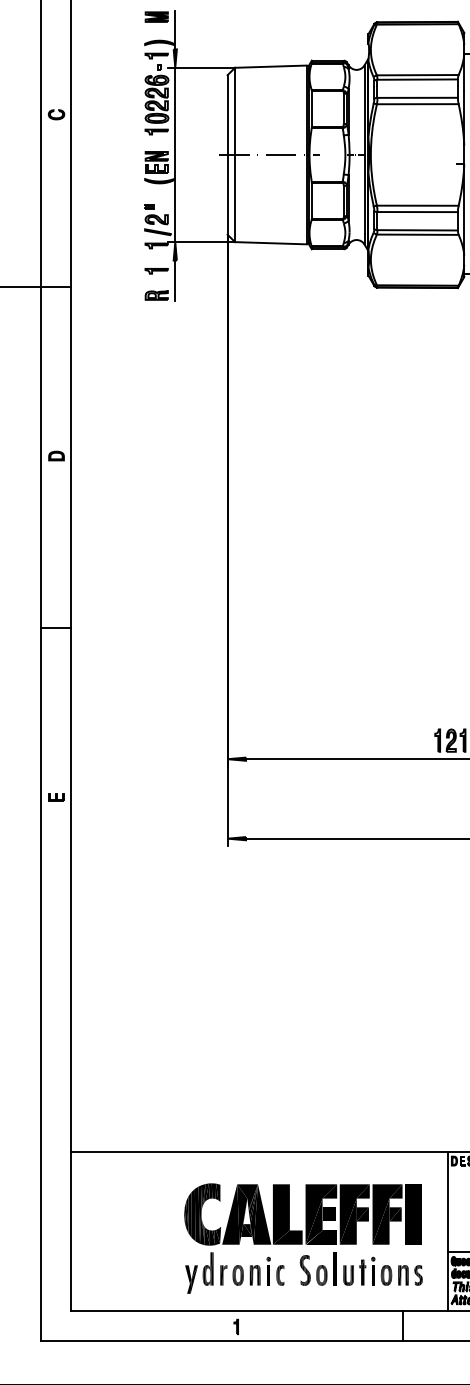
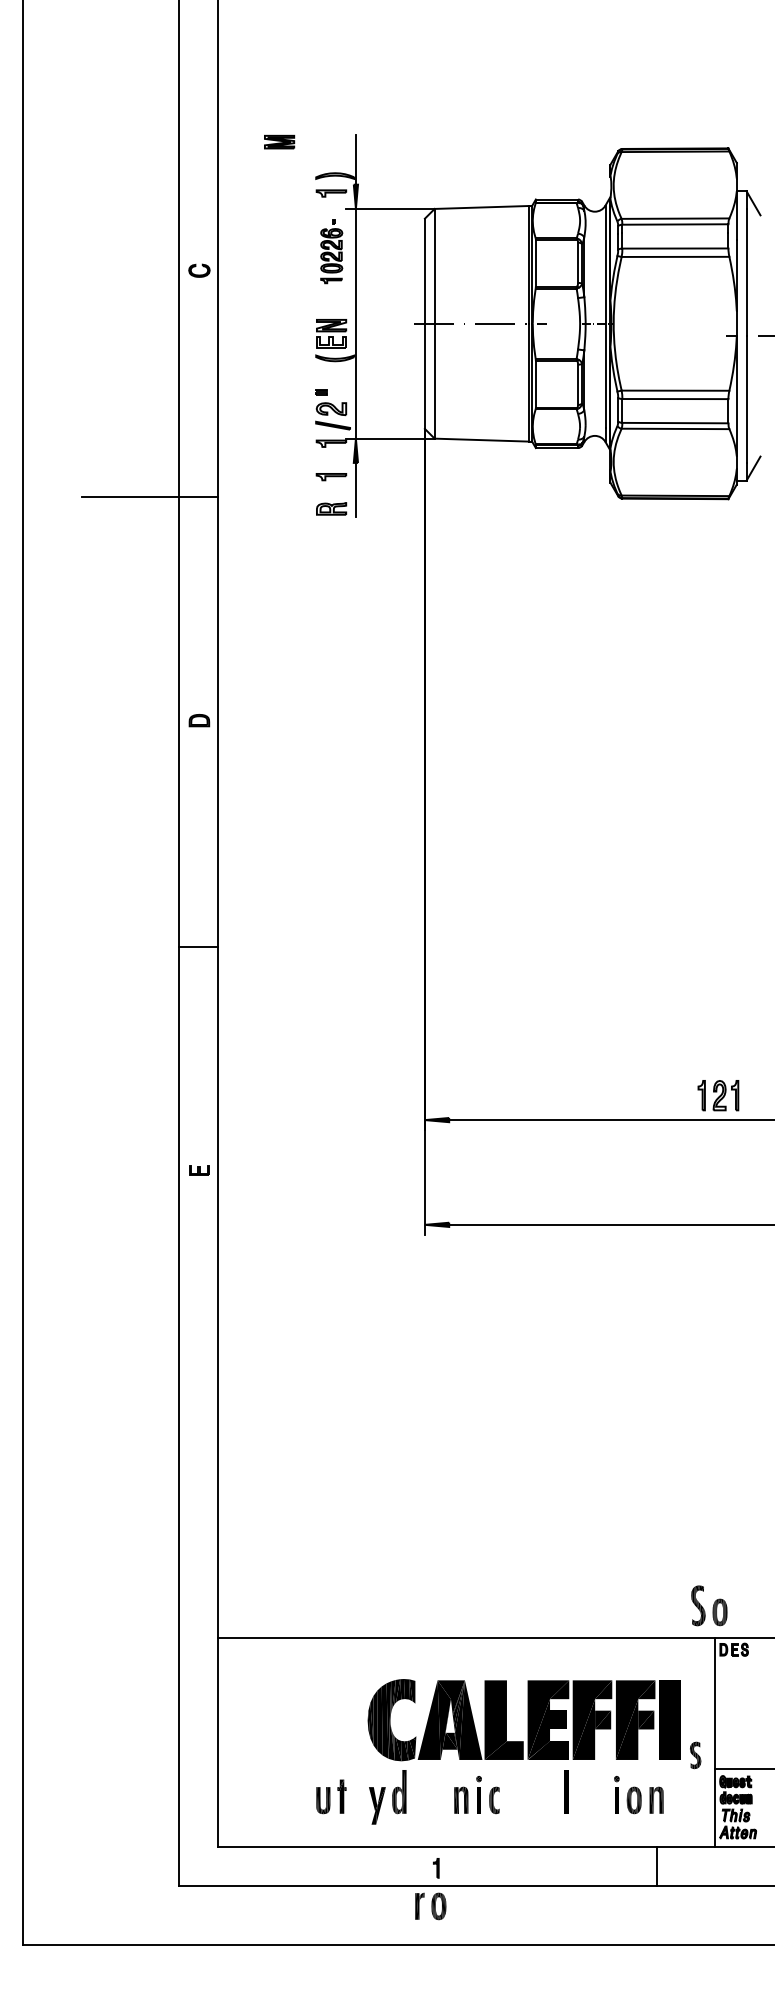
part: (156, 16) -> (279, 141), moved
part: (156, 100) -> (331, 251), size x0.7
part: (313, 1270) -> (709, 1605), moved
part: (354, 1272) -> (331, 1796), moved
part: (231, 1275) -> (430, 1906), moved
part: (418, 1275) -> (695, 1755), moved

